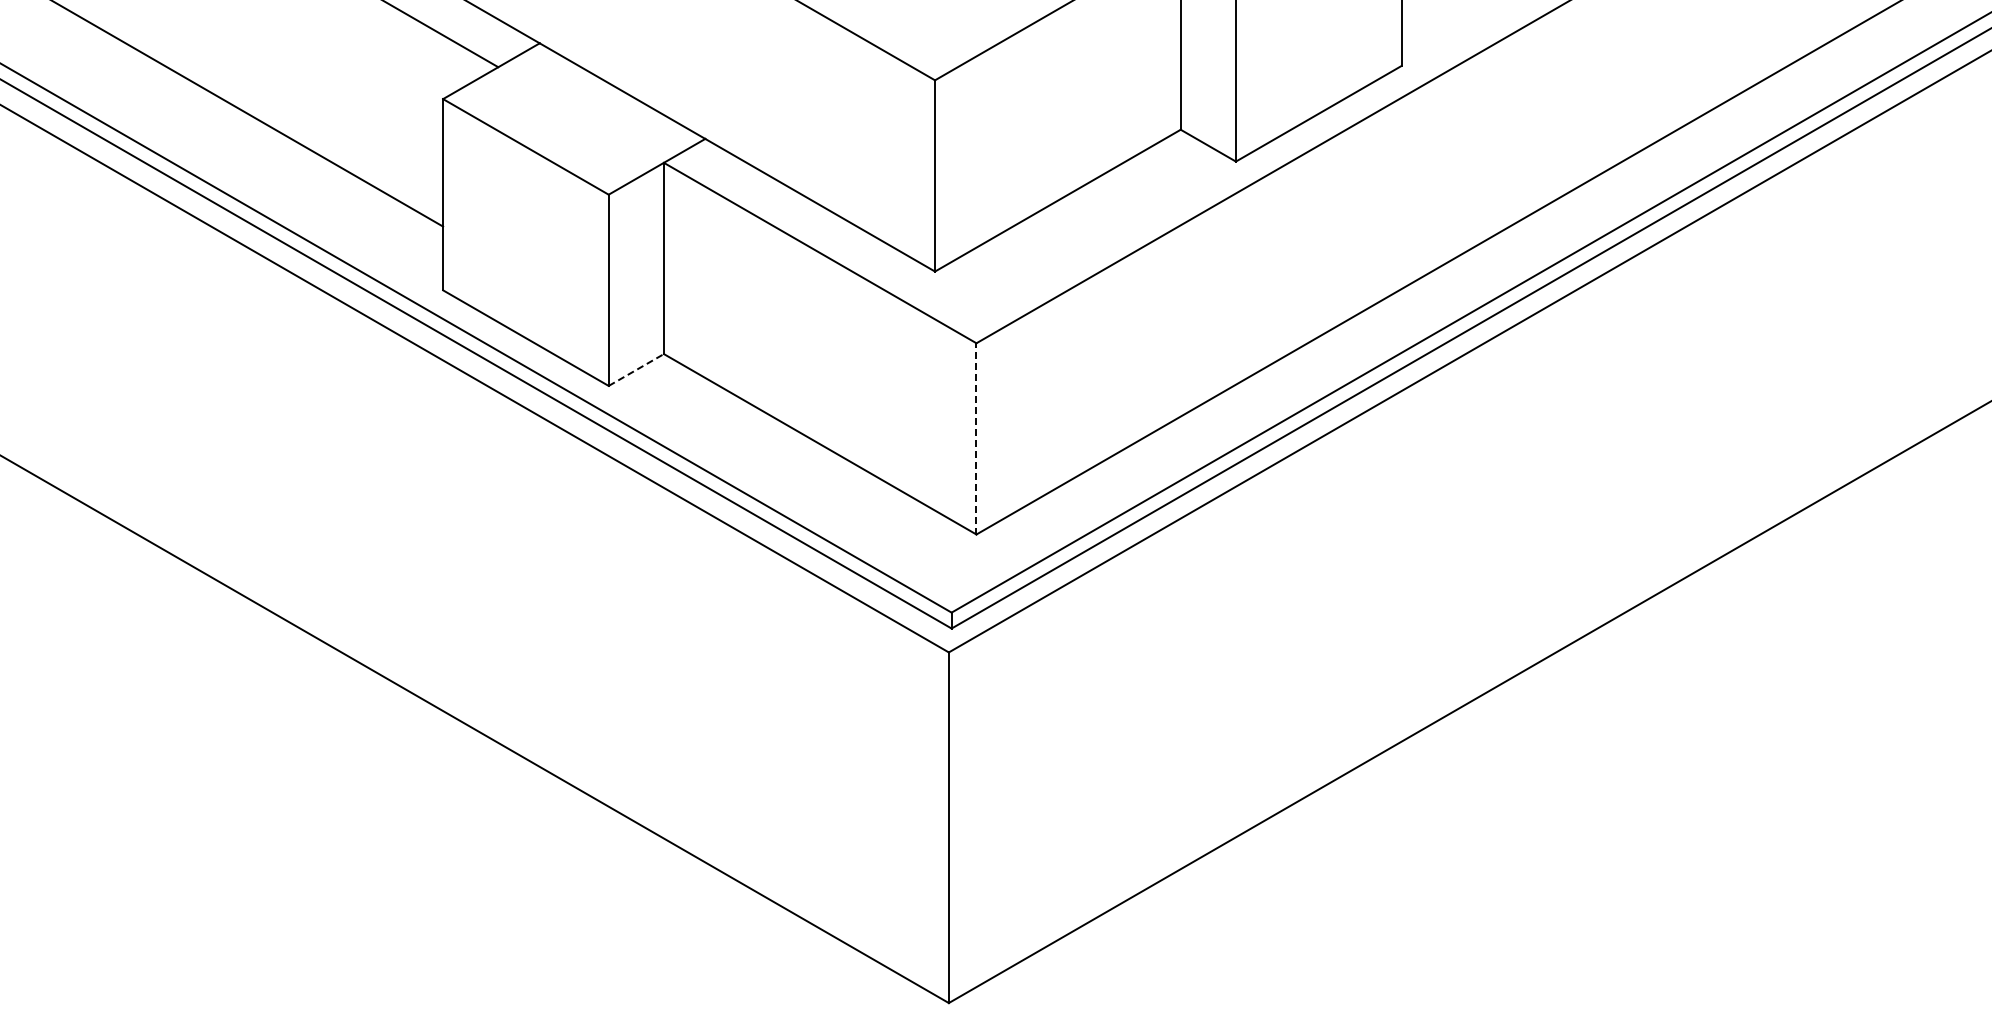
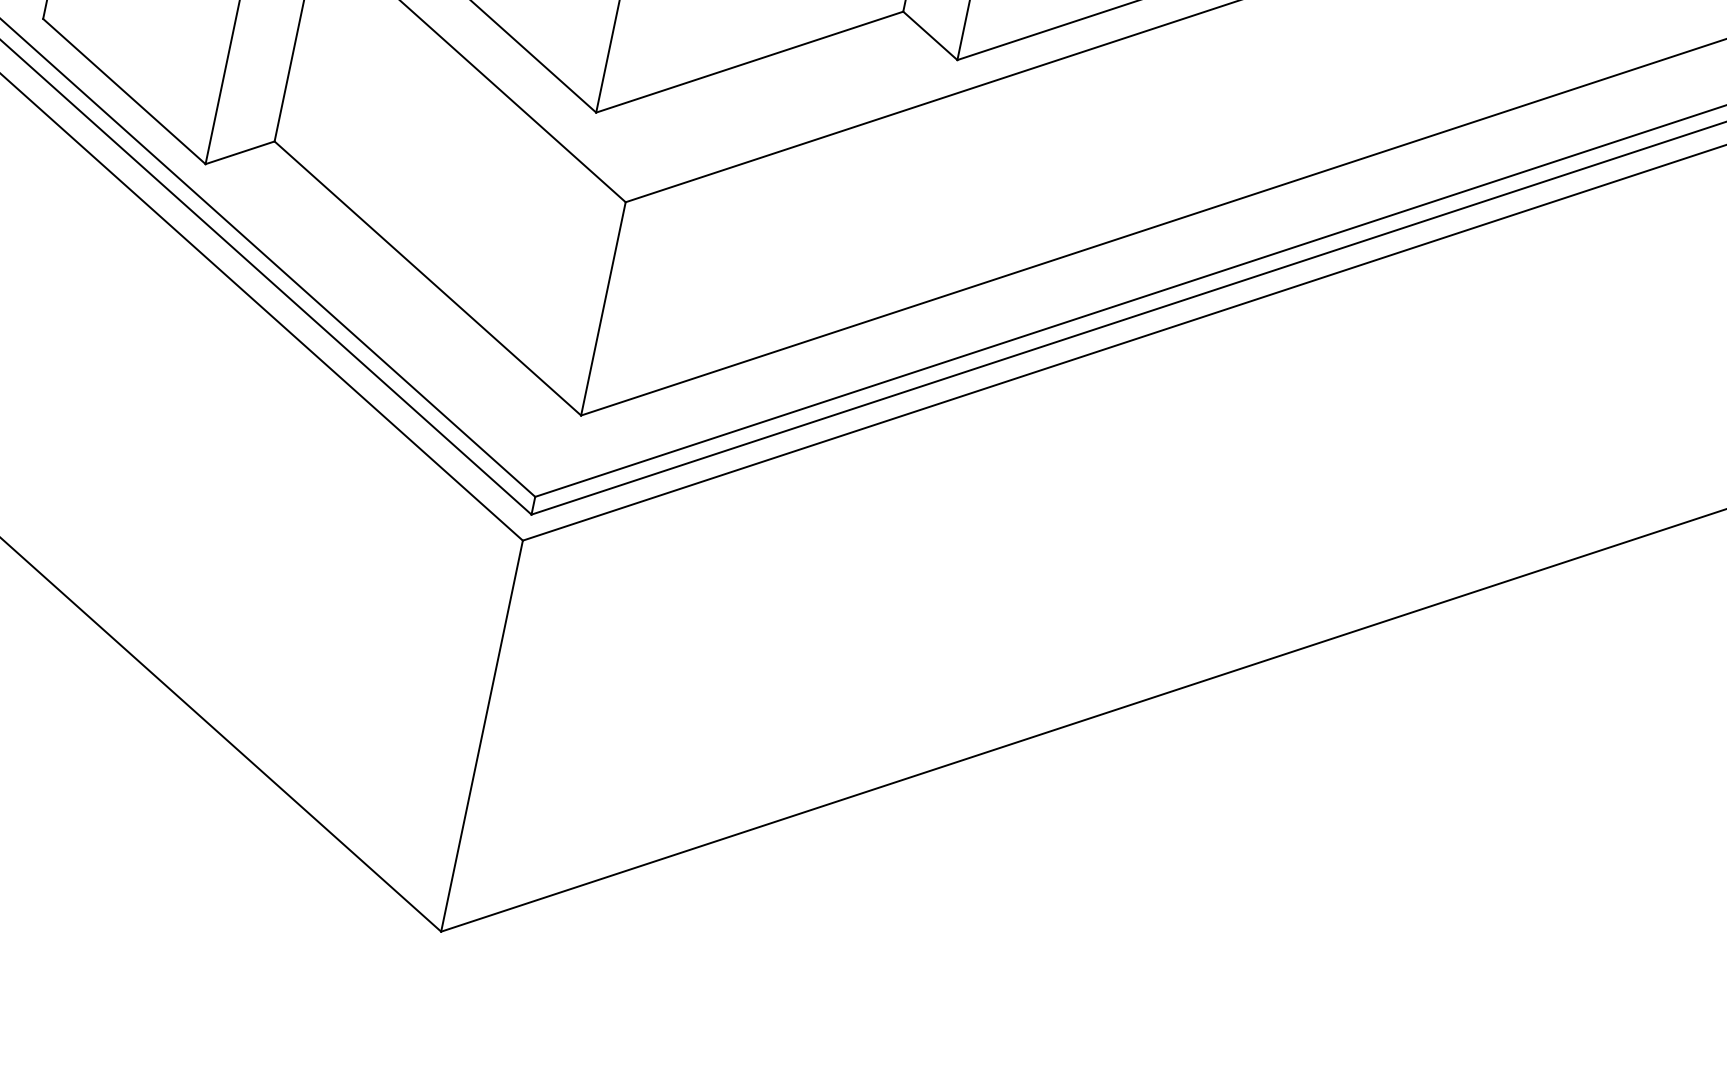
line: (636, 370) -> (240, 153), dashed -> solid
line: (976, 438) -> (603, 308), dashed -> solid

